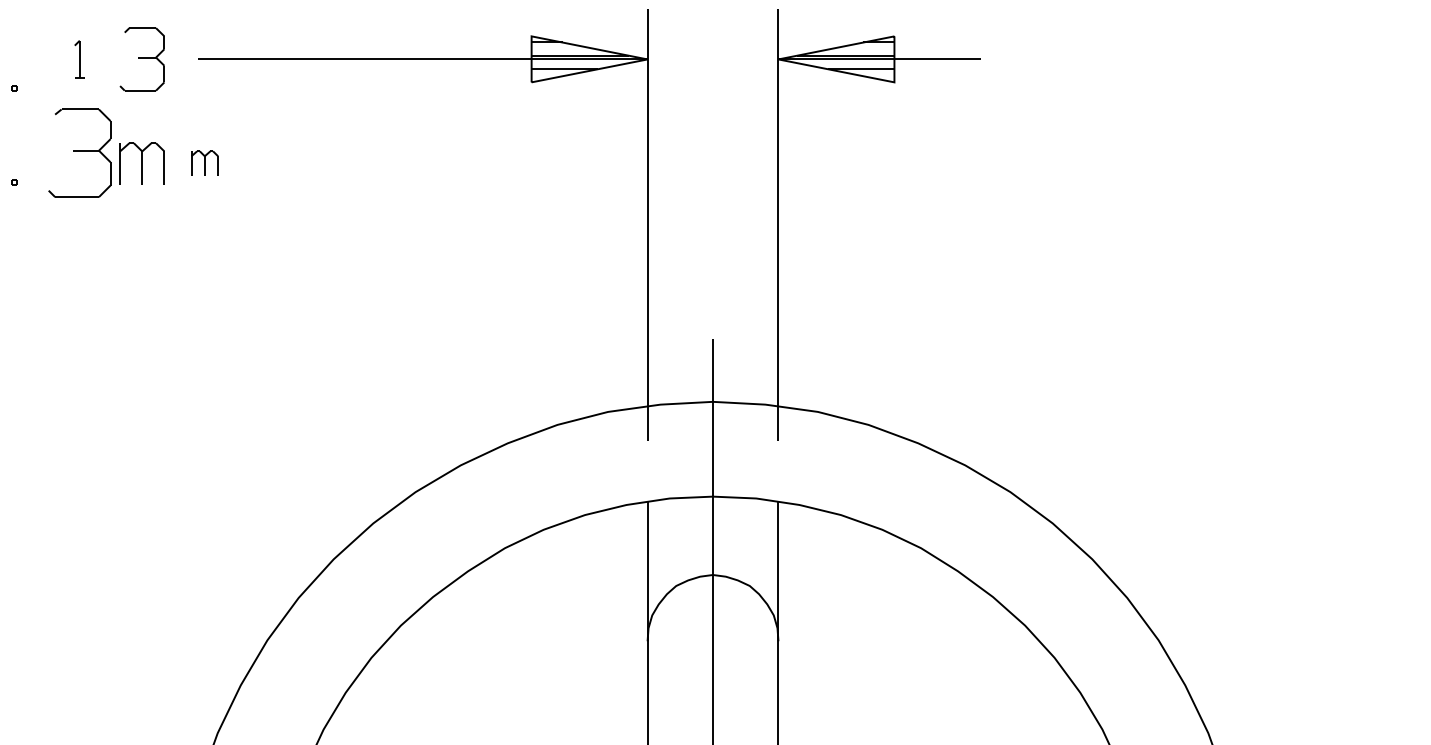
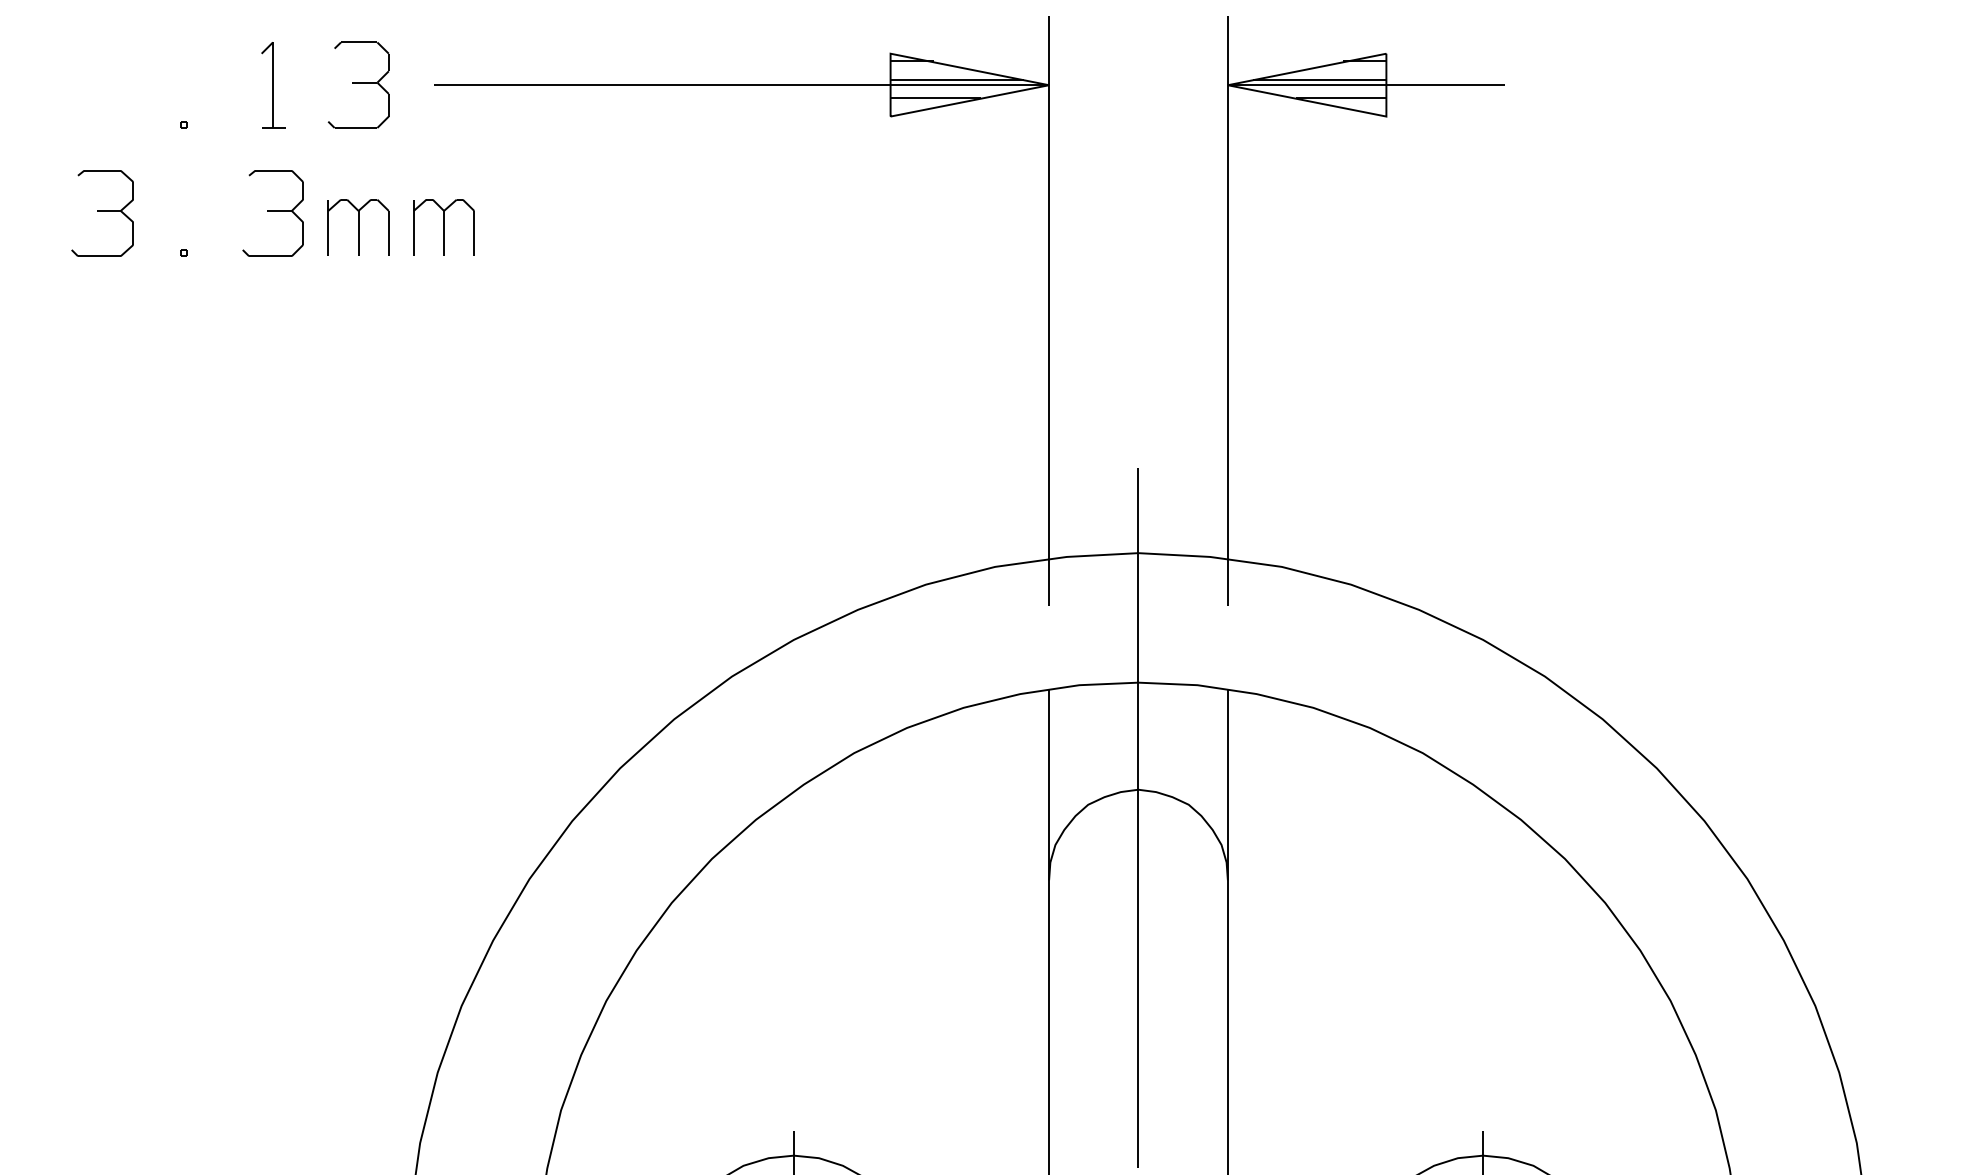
part: (80, 59) -> (273, 85), size x1.67
part: (79, 153) -> (272, 213), size x0.71
part: (204, 163) -> (443, 227), size x1.67

